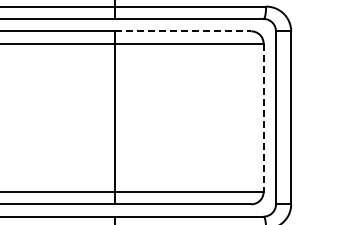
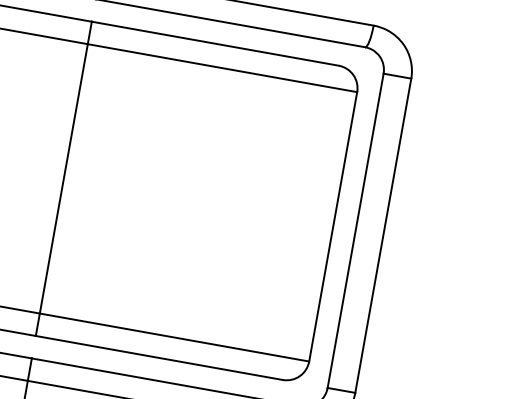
line: (183, 31) -> (215, 44), dashed -> solid
line: (263, 118) -> (332, 228), dashed -> solid

